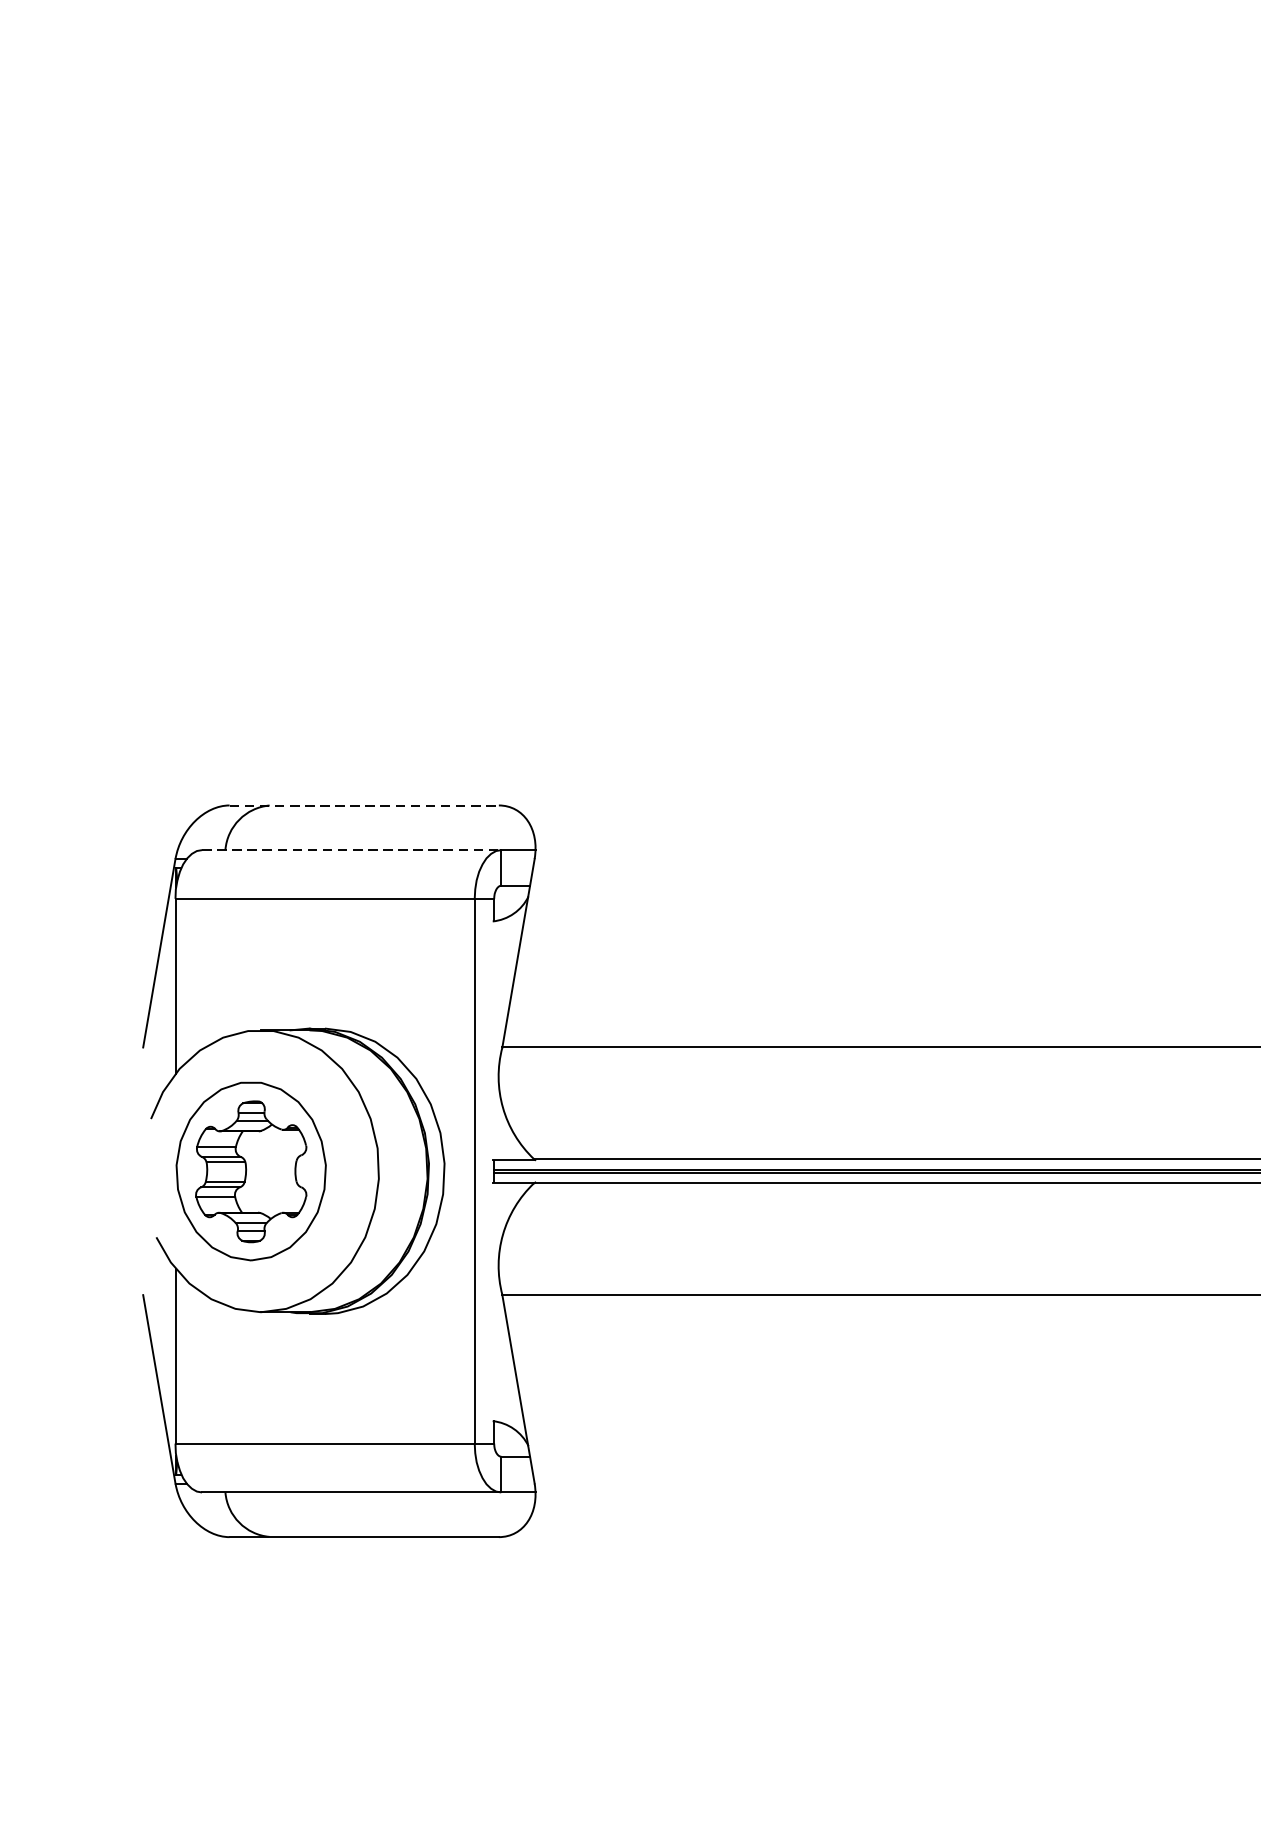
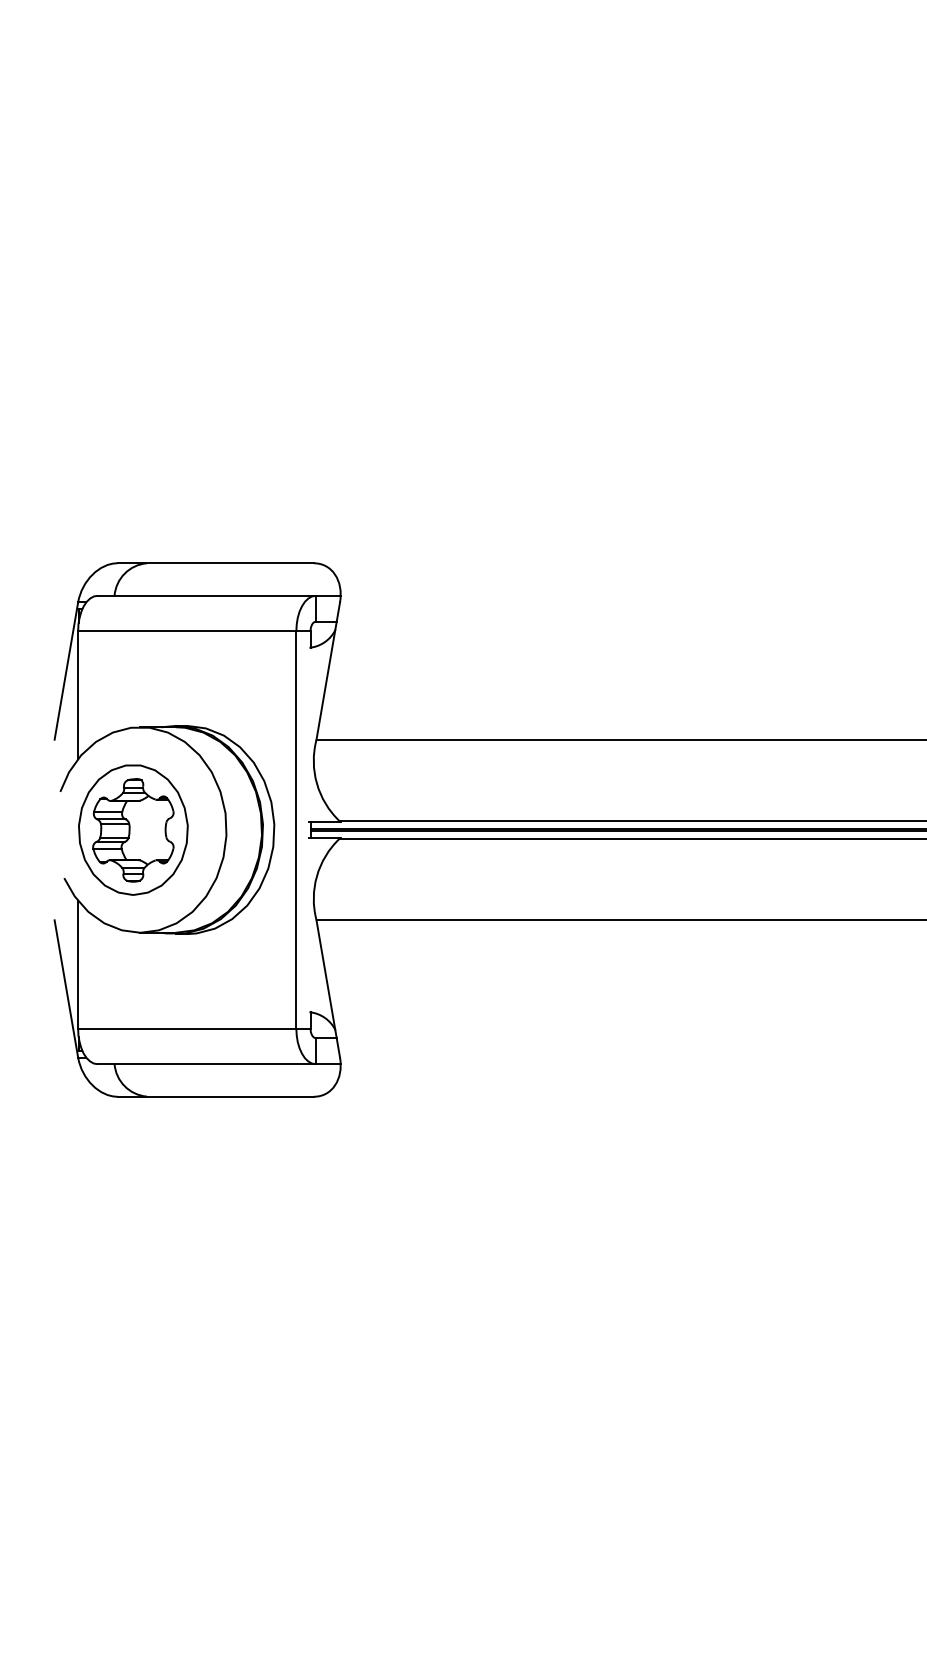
line: (365, 805) -> (216, 563), dashed -> solid
line: (352, 849) -> (207, 595), dashed -> solid

